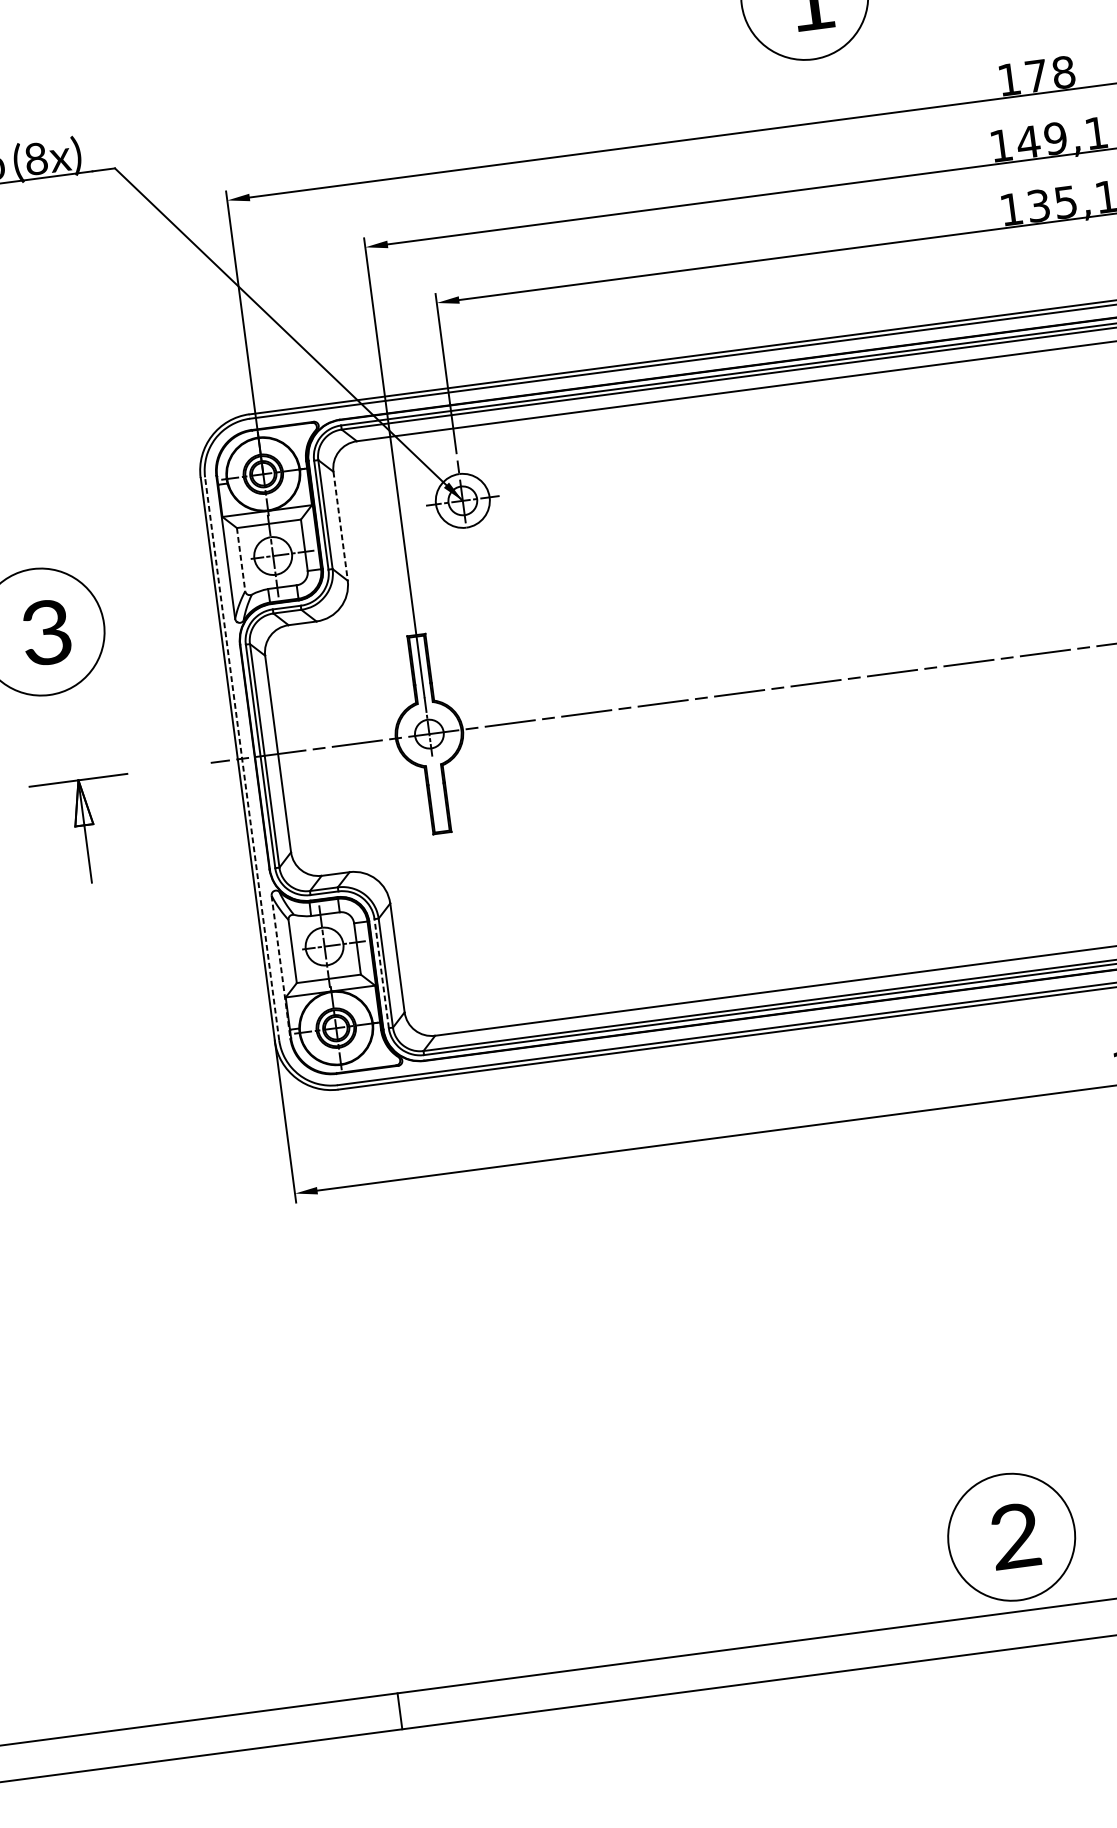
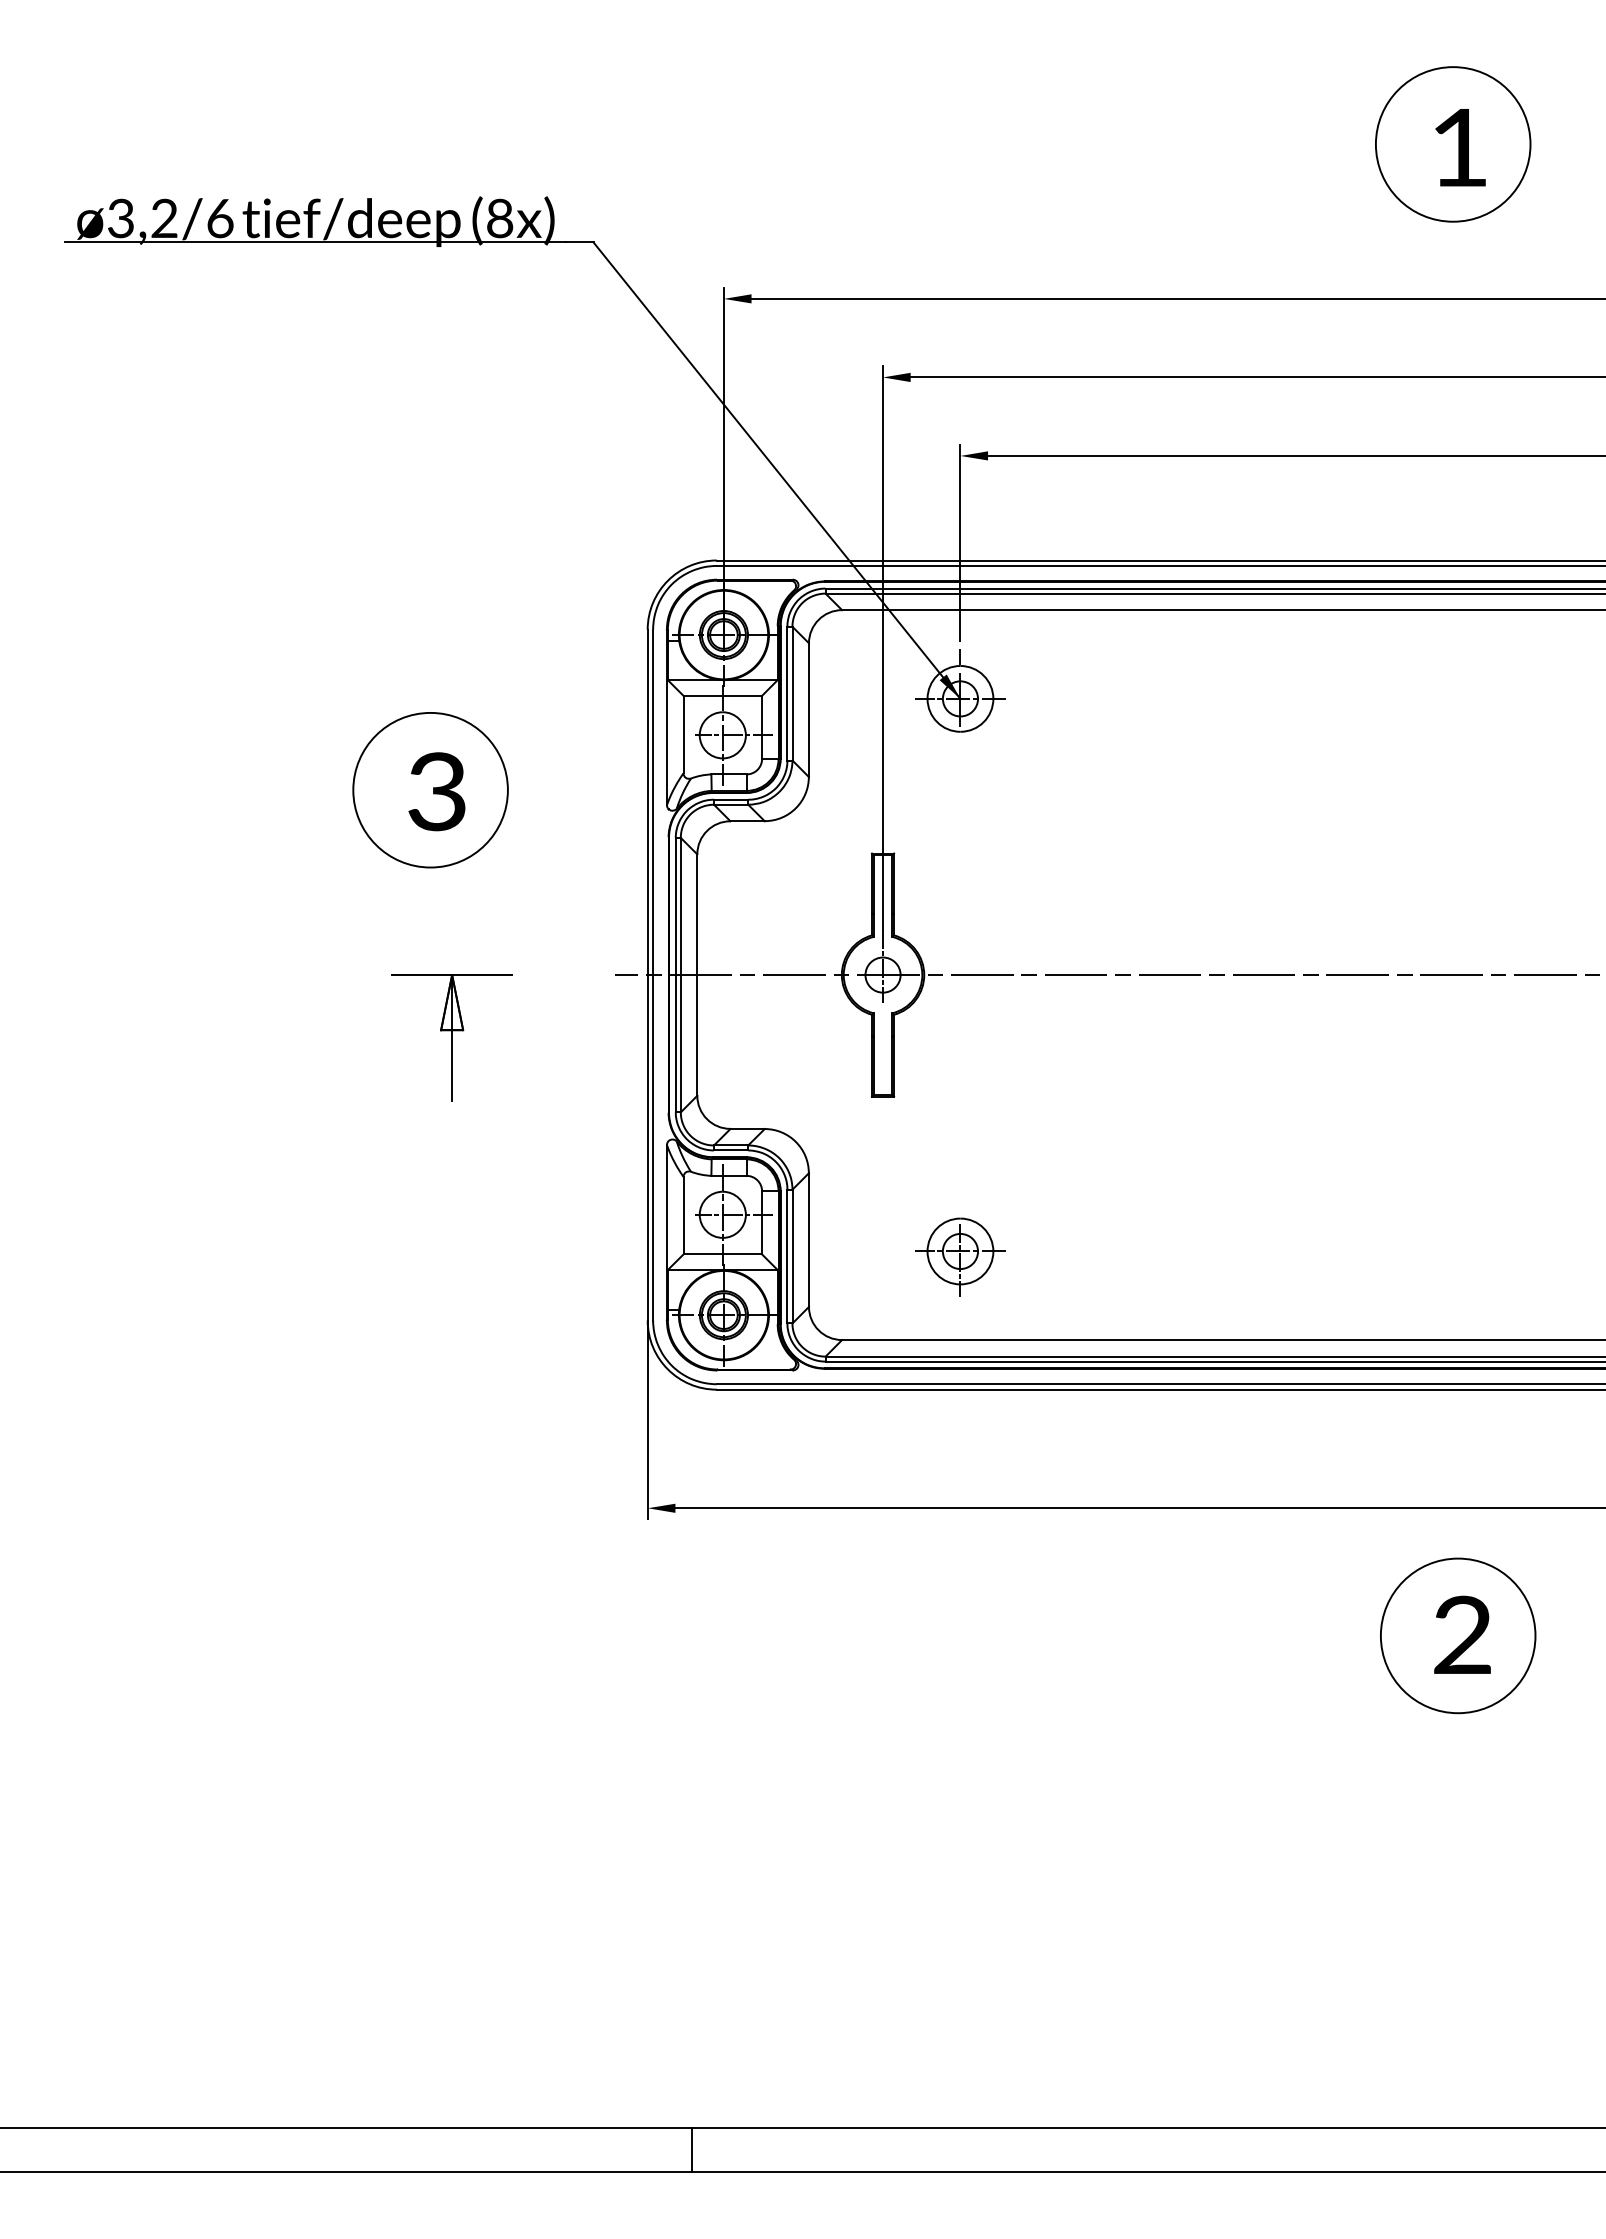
line: (340, 526) -> (808, 710), dashed -> solid
line: (241, 559) -> (683, 734), dashed -> solid
line: (242, 759) -> (653, 975), dashed -> solid
part: (522, 955) -> (960, 1256), added
line: (280, 967) -> (666, 1232), dashed -> solid
line: (381, 973) -> (787, 1256), dashed -> solid
part: (1011, 1536) -> (1458, 1635), moved

